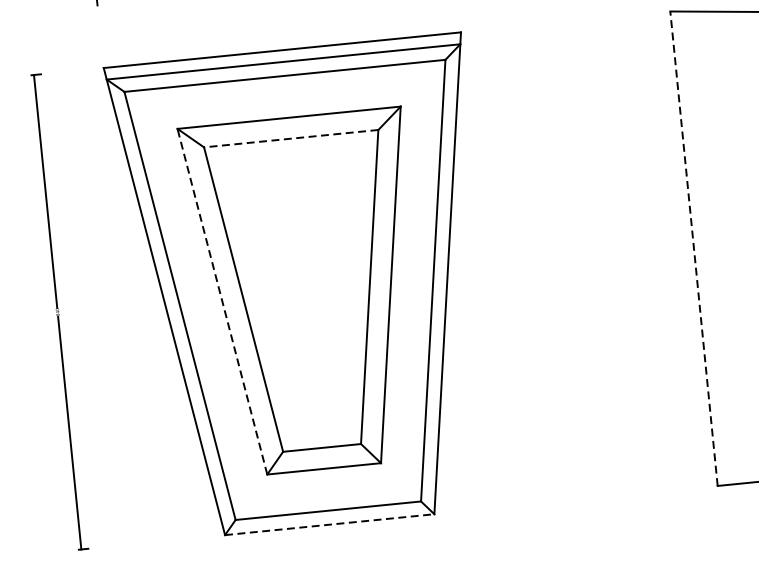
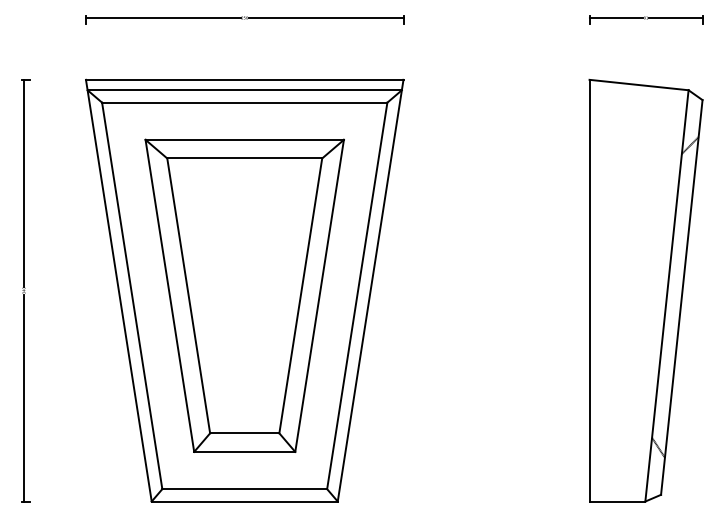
line: (290, 138) -> (244, 158), dashed -> solid
line: (693, 248) -> (589, 290), dashed -> solid
line: (221, 301) -> (169, 295), dashed -> solid
line: (330, 524) -> (245, 501), dashed -> solid

